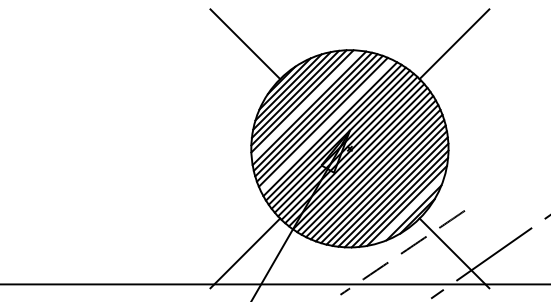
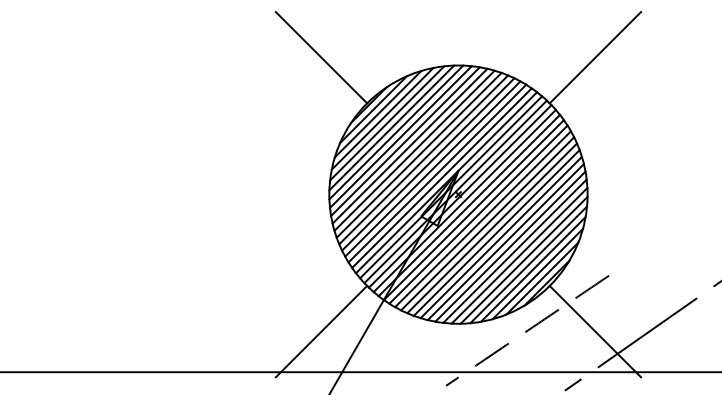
line: (305, 104) -> (400, 136), added
line: (327, 125) -> (428, 164), added
line: (410, 209) -> (537, 273), added

